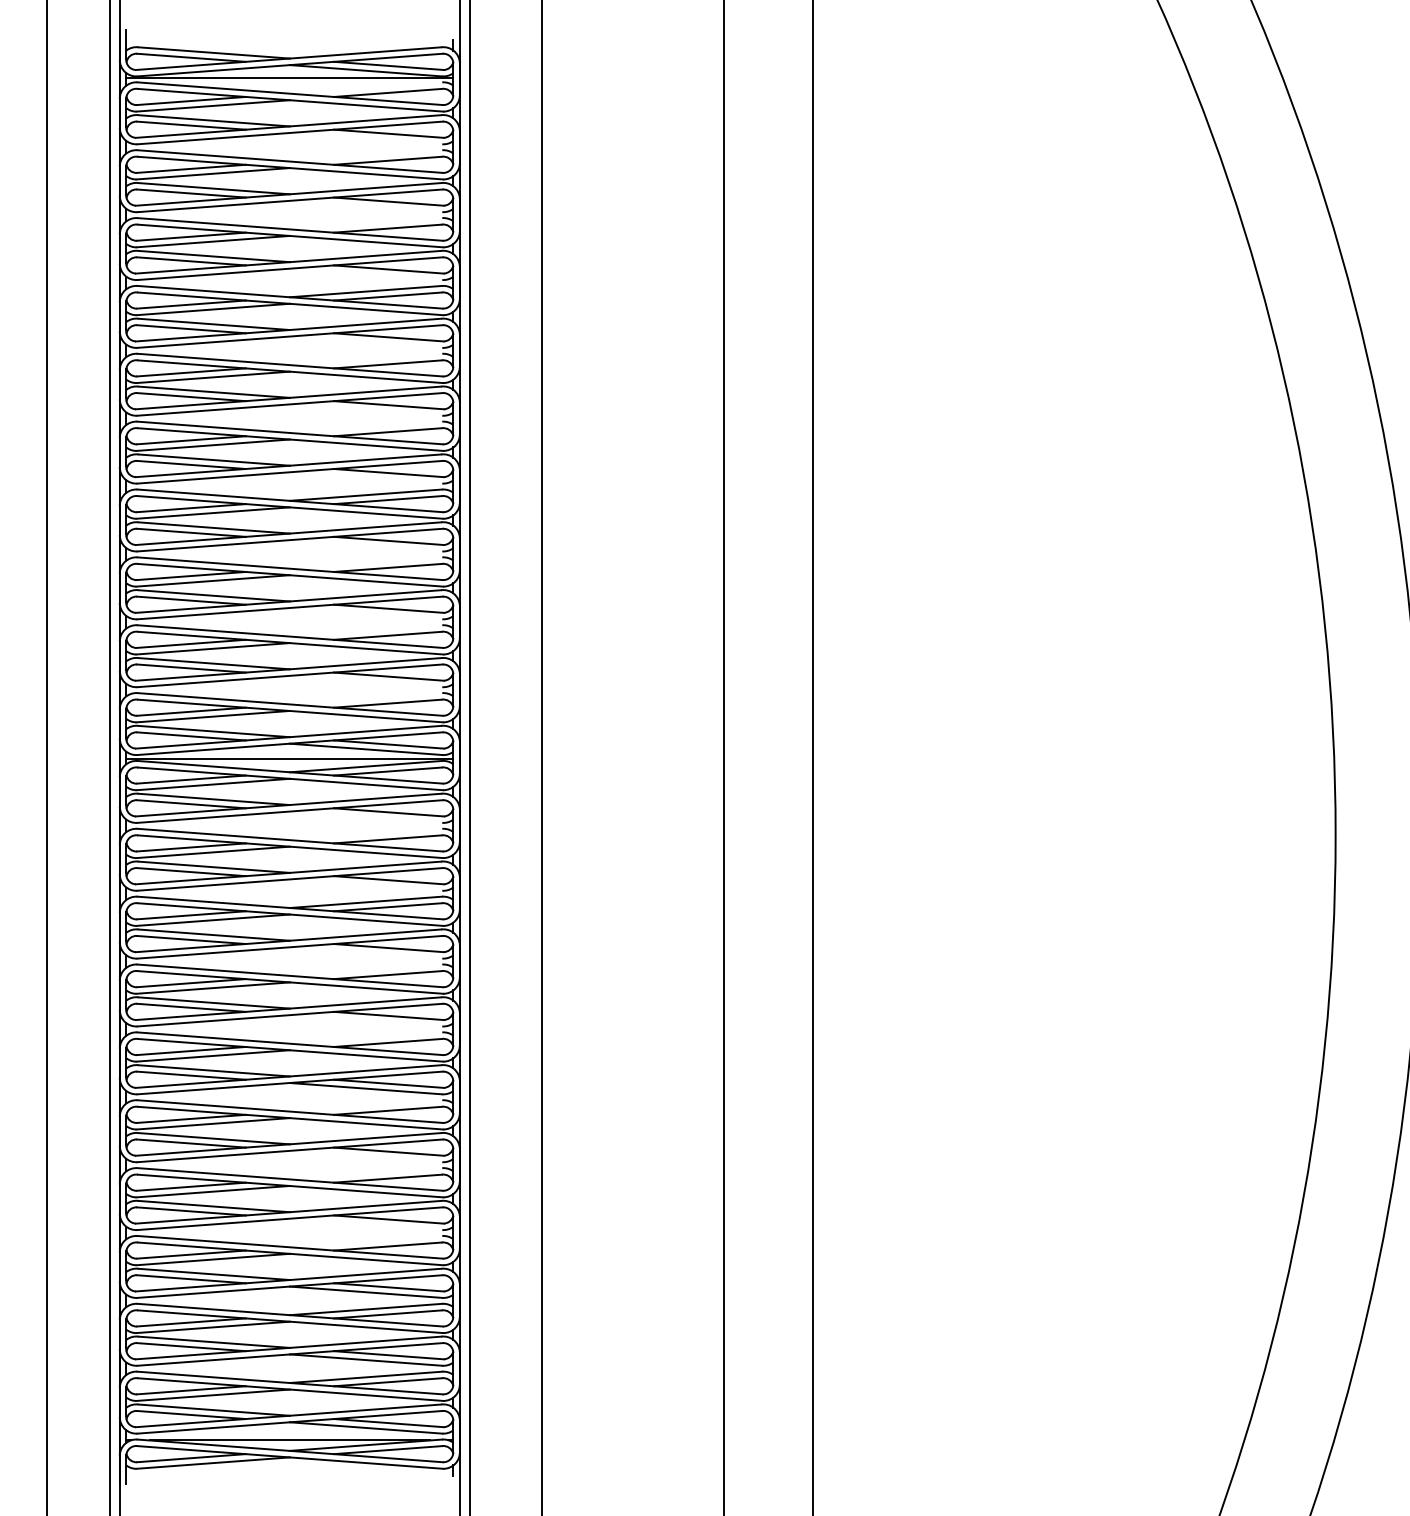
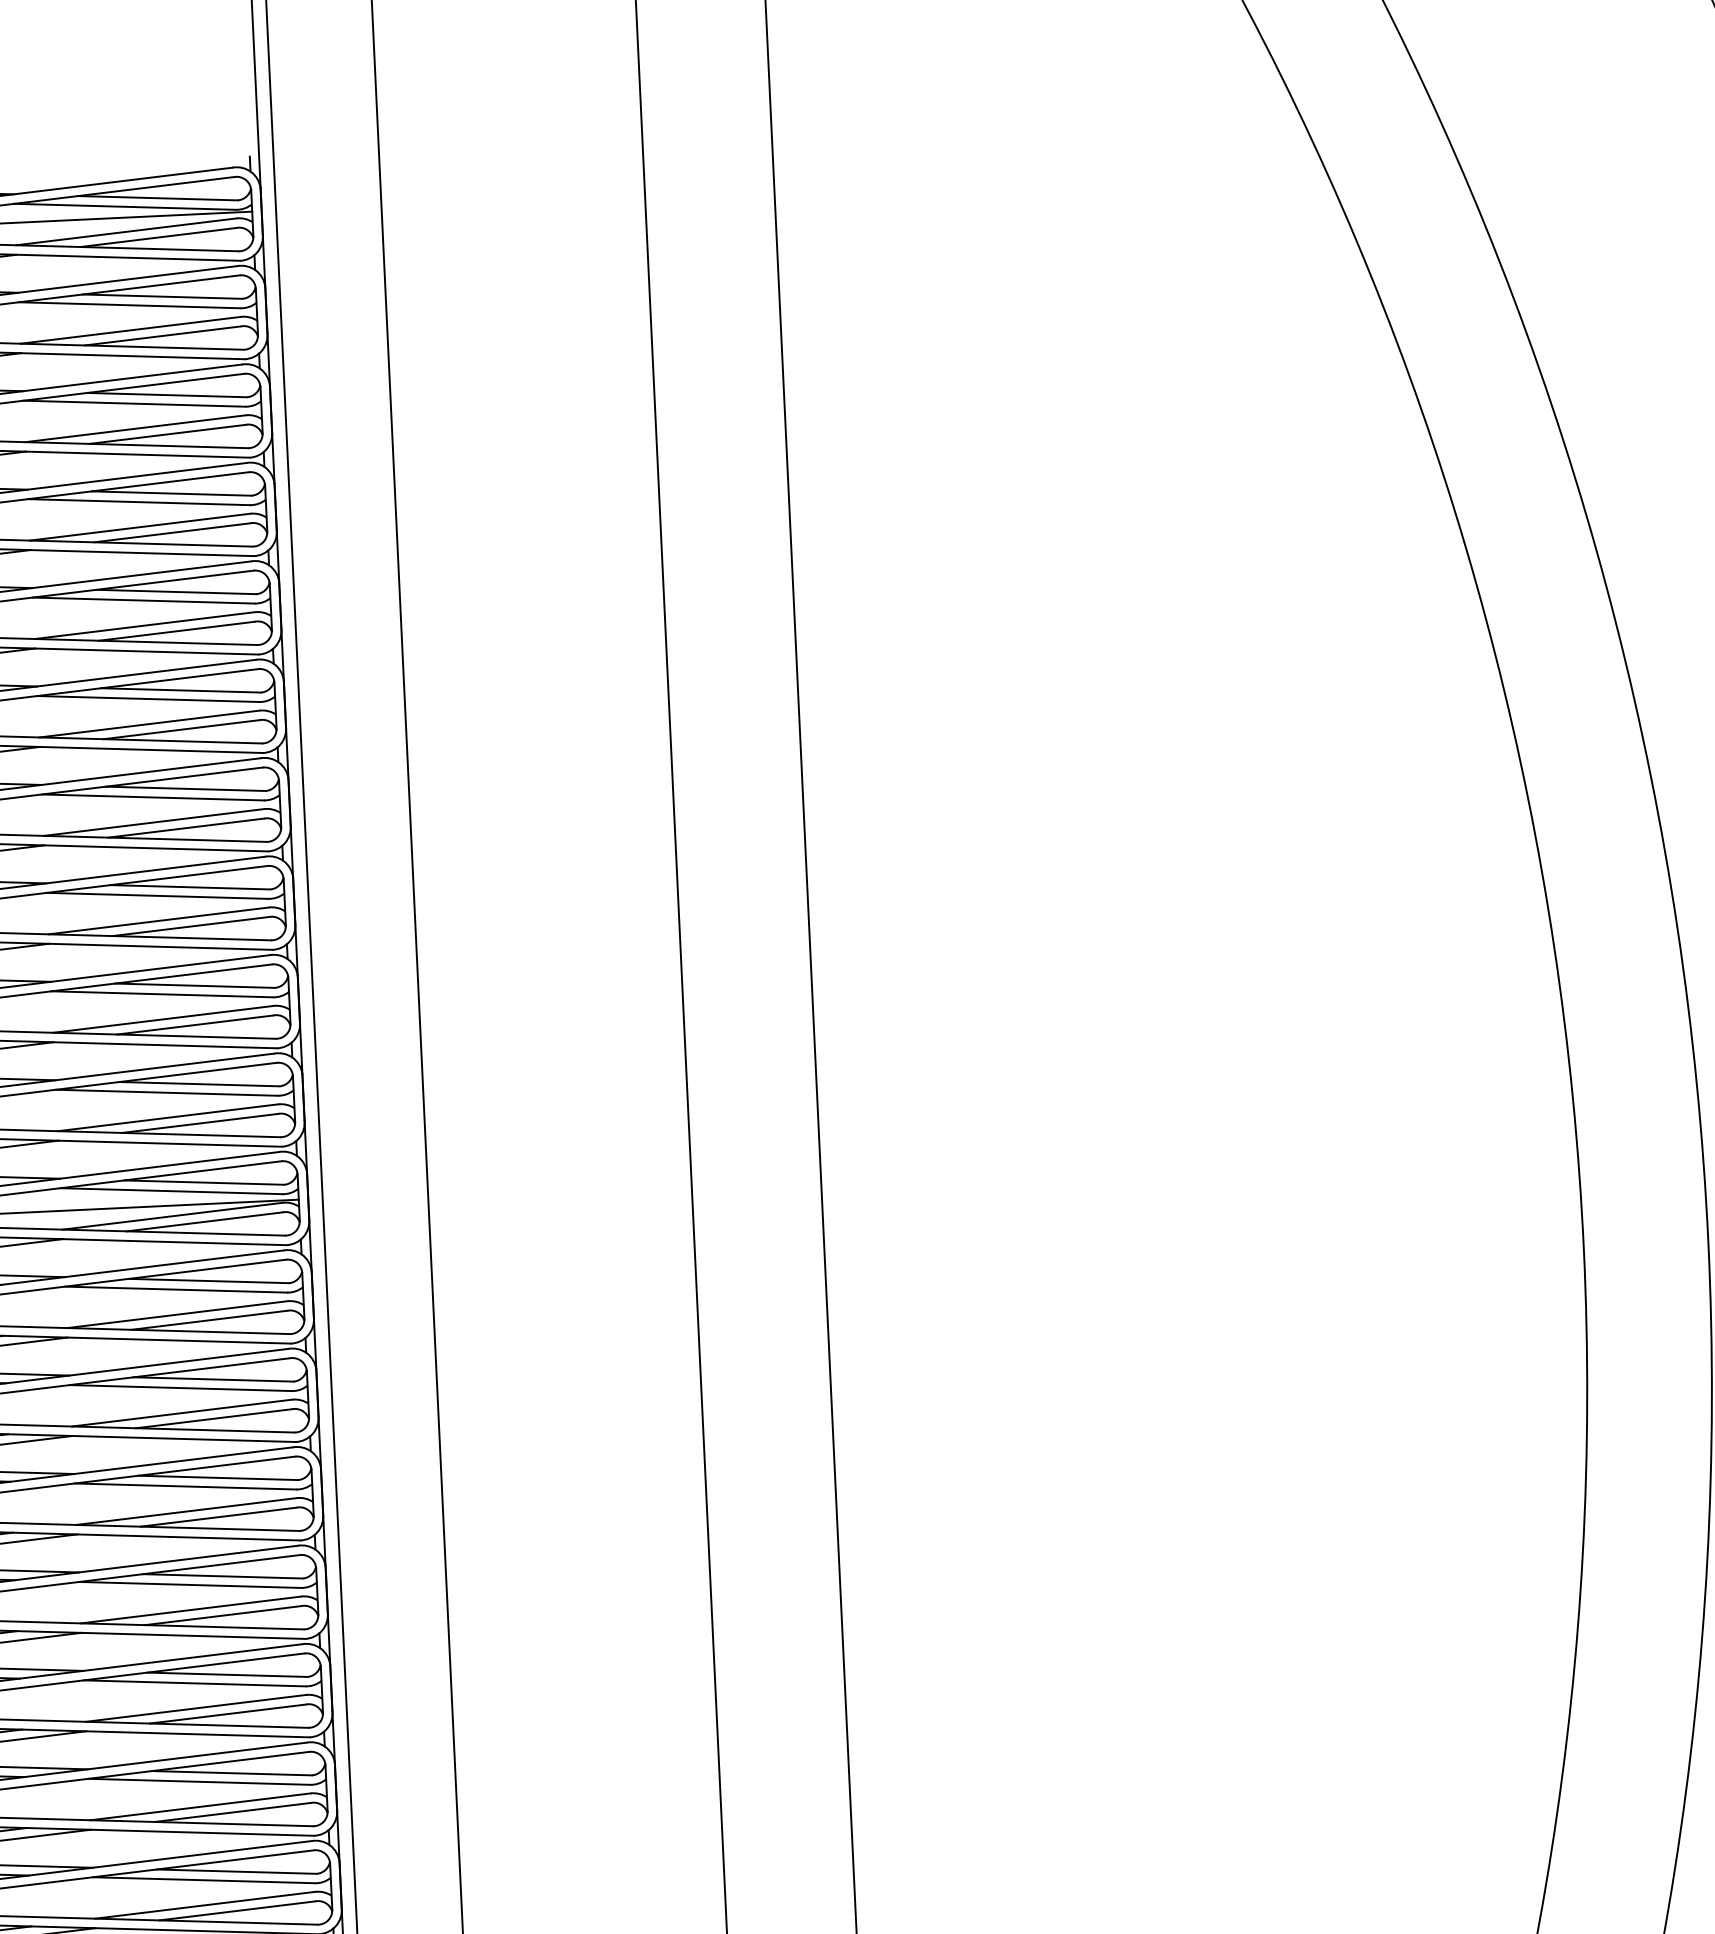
line: (365, 87) -> (125, 231), added
line: (365, 138) -> (128, 305), added
line: (365, 155) -> (130, 329), added
line: (365, 206) -> (133, 403), added
line: (365, 223) -> (134, 428), added
line: (365, 274) -> (138, 502), added
line: (365, 341) -> (142, 599), added
line: (365, 359) -> (144, 625), added
line: (365, 409) -> (147, 698), added
line: (365, 426) -> (148, 722), added
line: (365, 477) -> (152, 796), added
line: (365, 545) -> (156, 895), added
line: (365, 562) -> (157, 920), added
line: (365, 613) -> (161, 994), added
line: (365, 630) -> (162, 1018), added
line: (365, 681) -> (166, 1092), added
line: (365, 698) -> (167, 1117), added
line: (365, 816) -> (175, 1288), added
line: (365, 834) -> (176, 1314), added
line: (365, 884) -> (179, 1387), added
line: (365, 952) -> (184, 1485), added
line: (365, 969) -> (185, 1510), added
line: (365, 1020) -> (189, 1584), added
line: (365, 1037) -> (190, 1609), added
line: (365, 1105) -> (195, 1707), added
line: (365, 1156) -> (198, 1781), added
line: (365, 1173) -> (199, 1806), added
line: (365, 1224) -> (203, 1880), added
line: (365, 1241) -> (204, 1905), added

